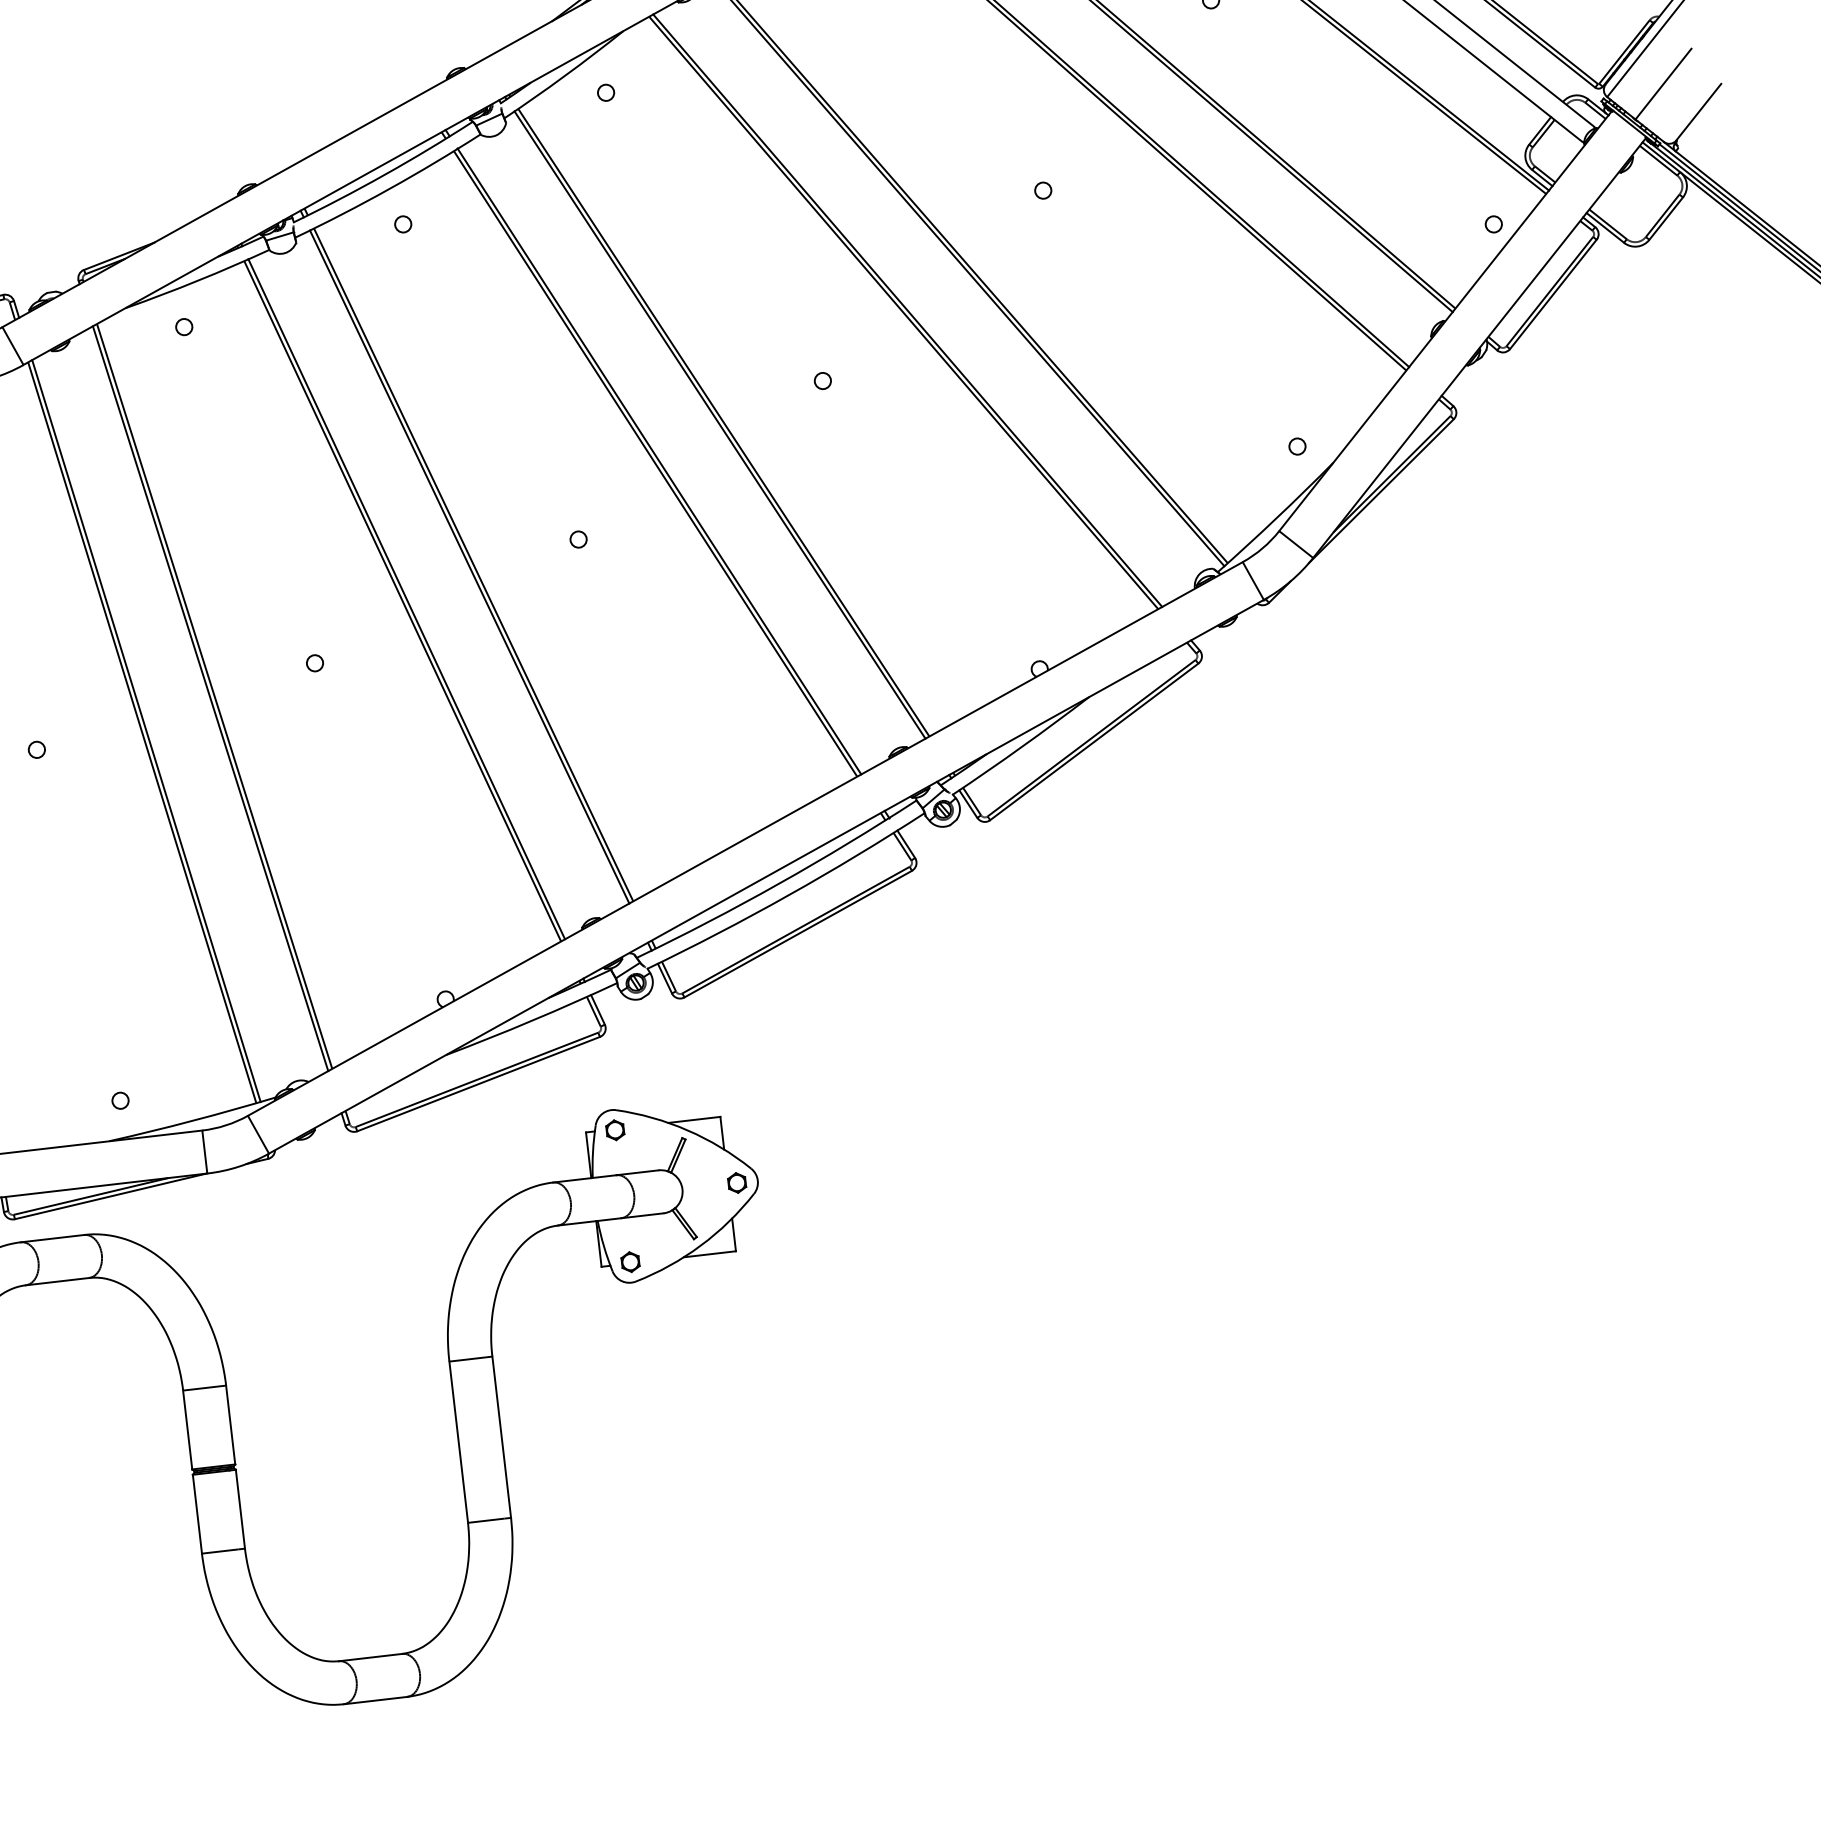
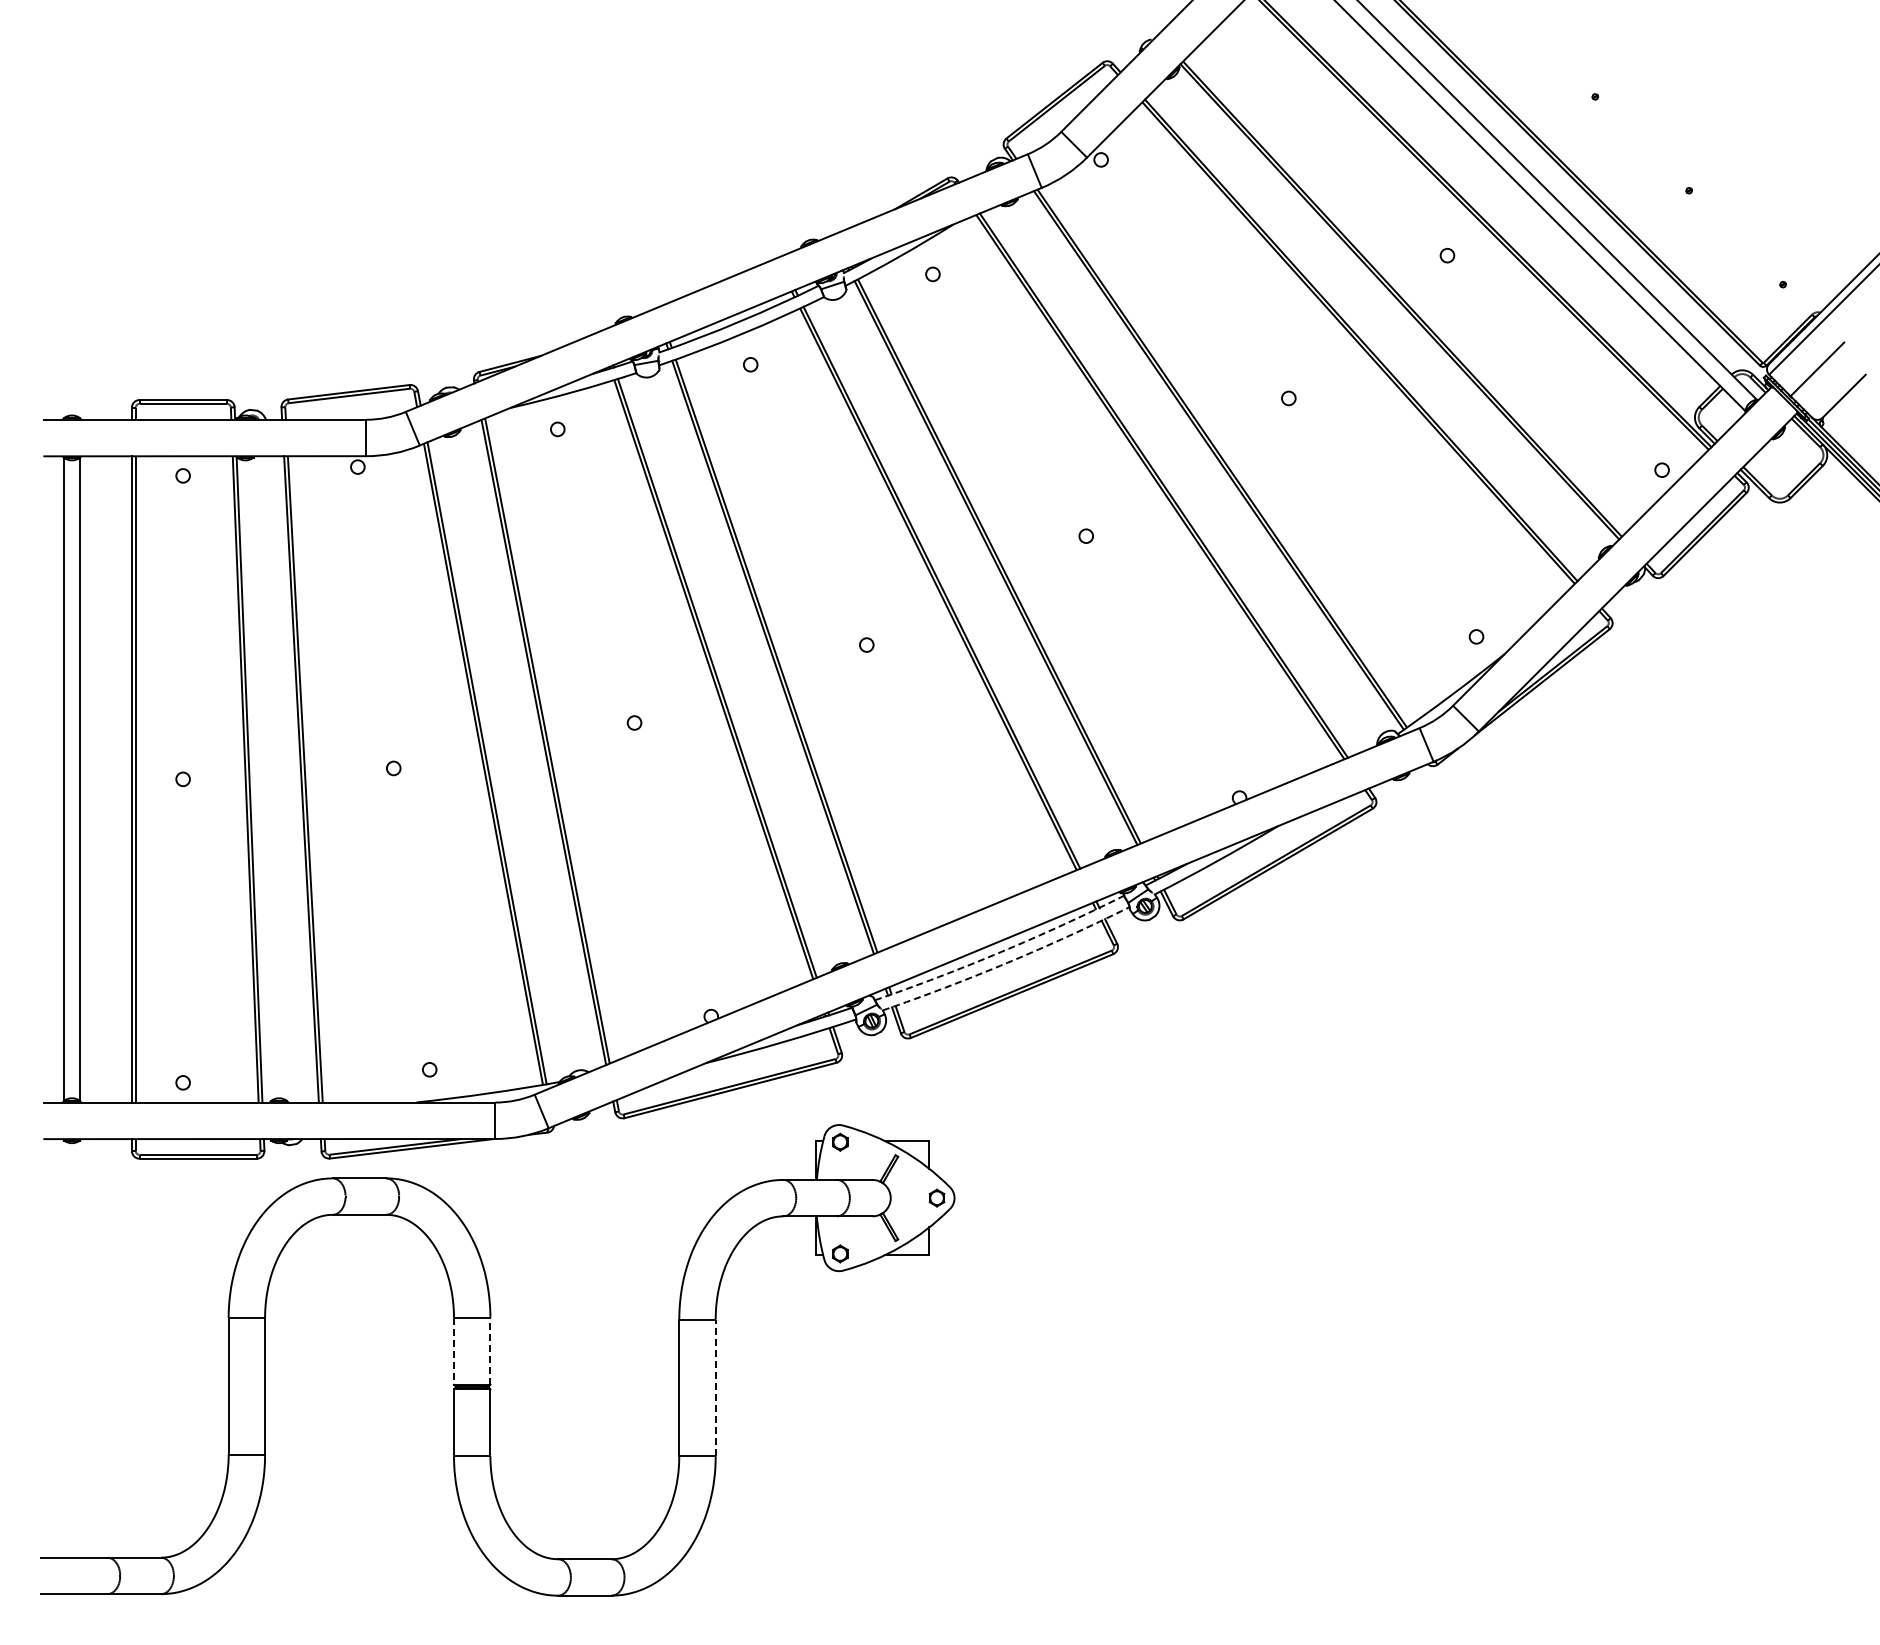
arc: (779, 884) -> (1001, 952), solid -> dashed
arc: (788, 895) -> (1007, 962), solid -> dashed
line: (230, 1423) -> (490, 1350), solid -> dashed
line: (188, 1430) -> (454, 1351), solid -> dashed
line: (501, 1436) -> (715, 1387), solid -> dashed

